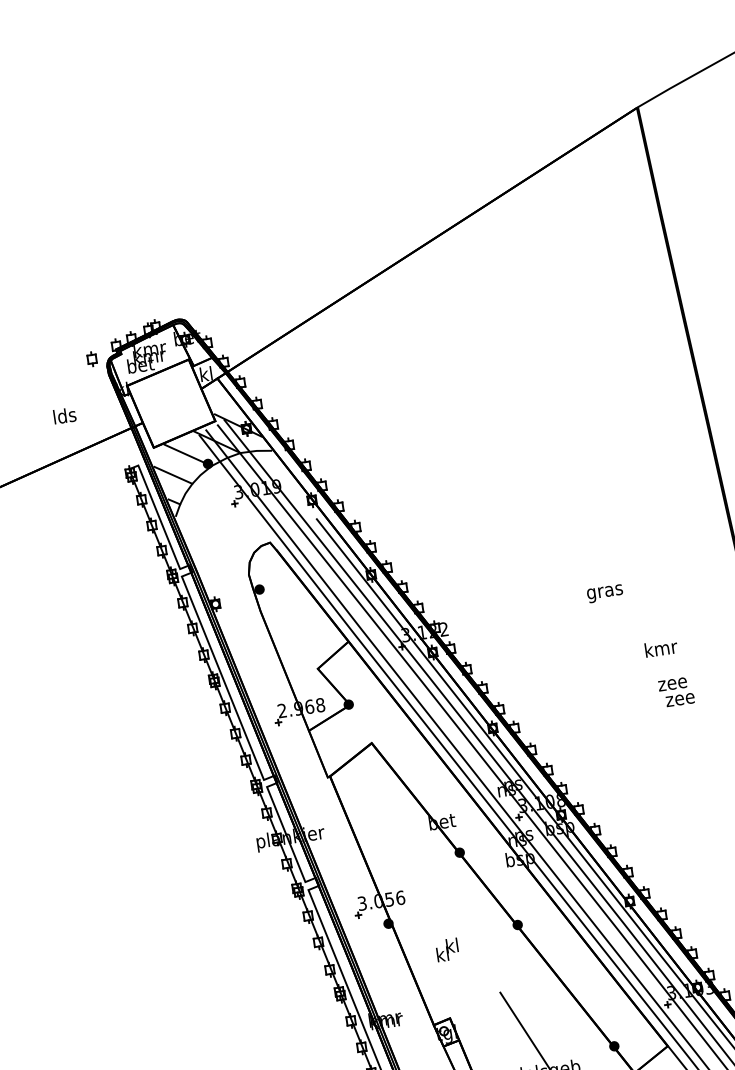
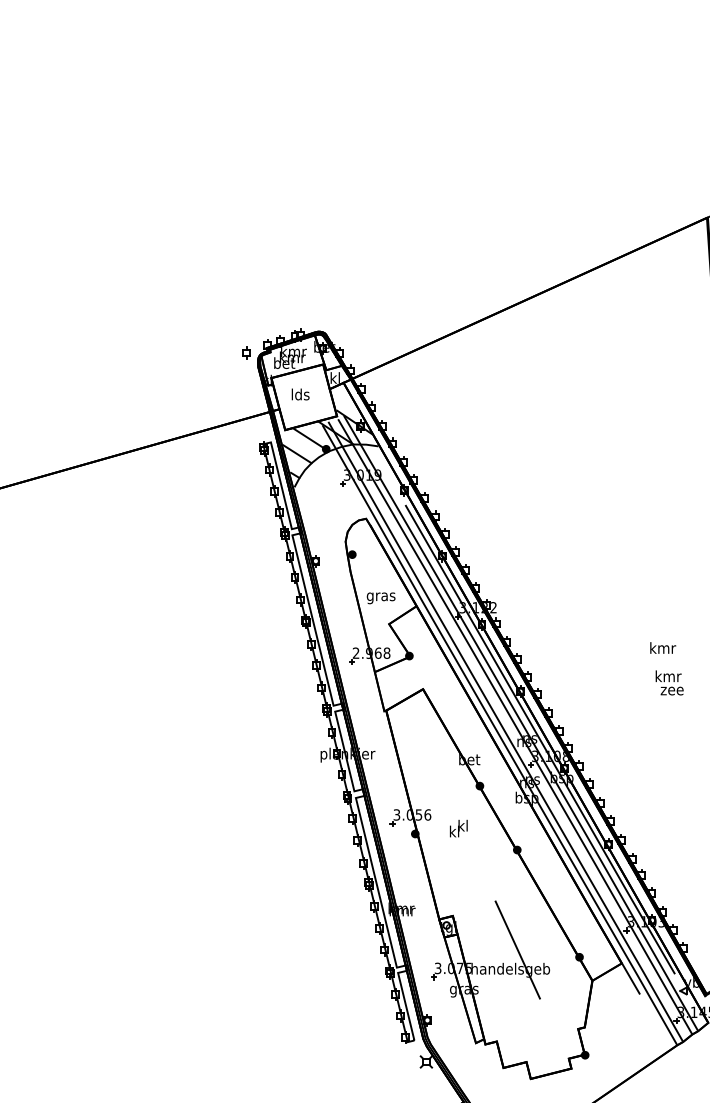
text: (64, 415) -> (300, 394), moved
text: (604, 594) -> (380, 598), moved
text: (673, 682) -> (668, 676), zee -> kmr
text: (447, 949) -> (458, 828), moved

